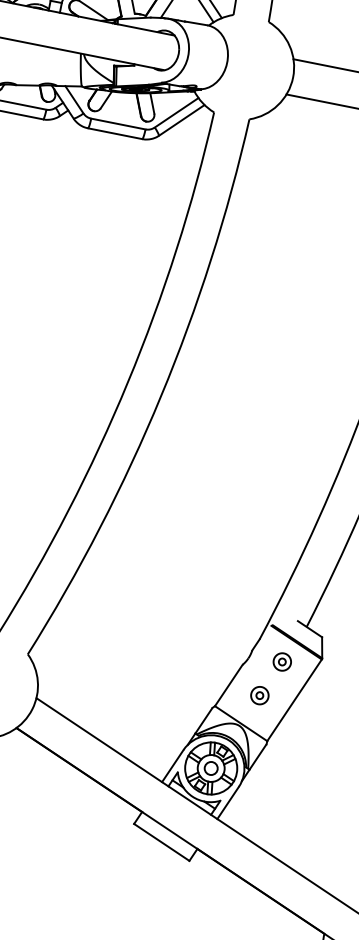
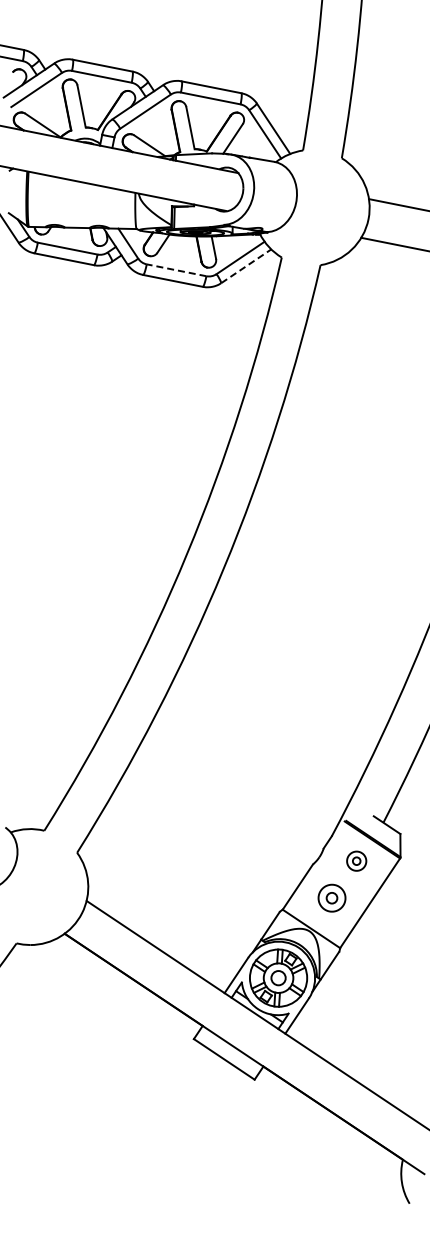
line: (182, 120) -> (246, 266), solid -> dashed
line: (118, 124) -> (176, 270), solid -> dashed
part: (259, 695) -> (331, 897), size x1.4

